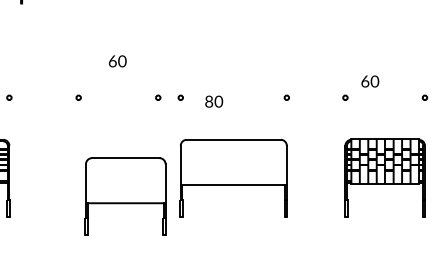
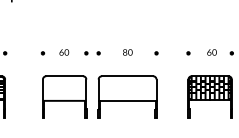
text: (118, 61) -> (64, 52), moved
text: (369, 81) -> (211, 52), moved
text: (213, 101) -> (127, 52), moved
part: (125, 195) -> (64, 96), moved

